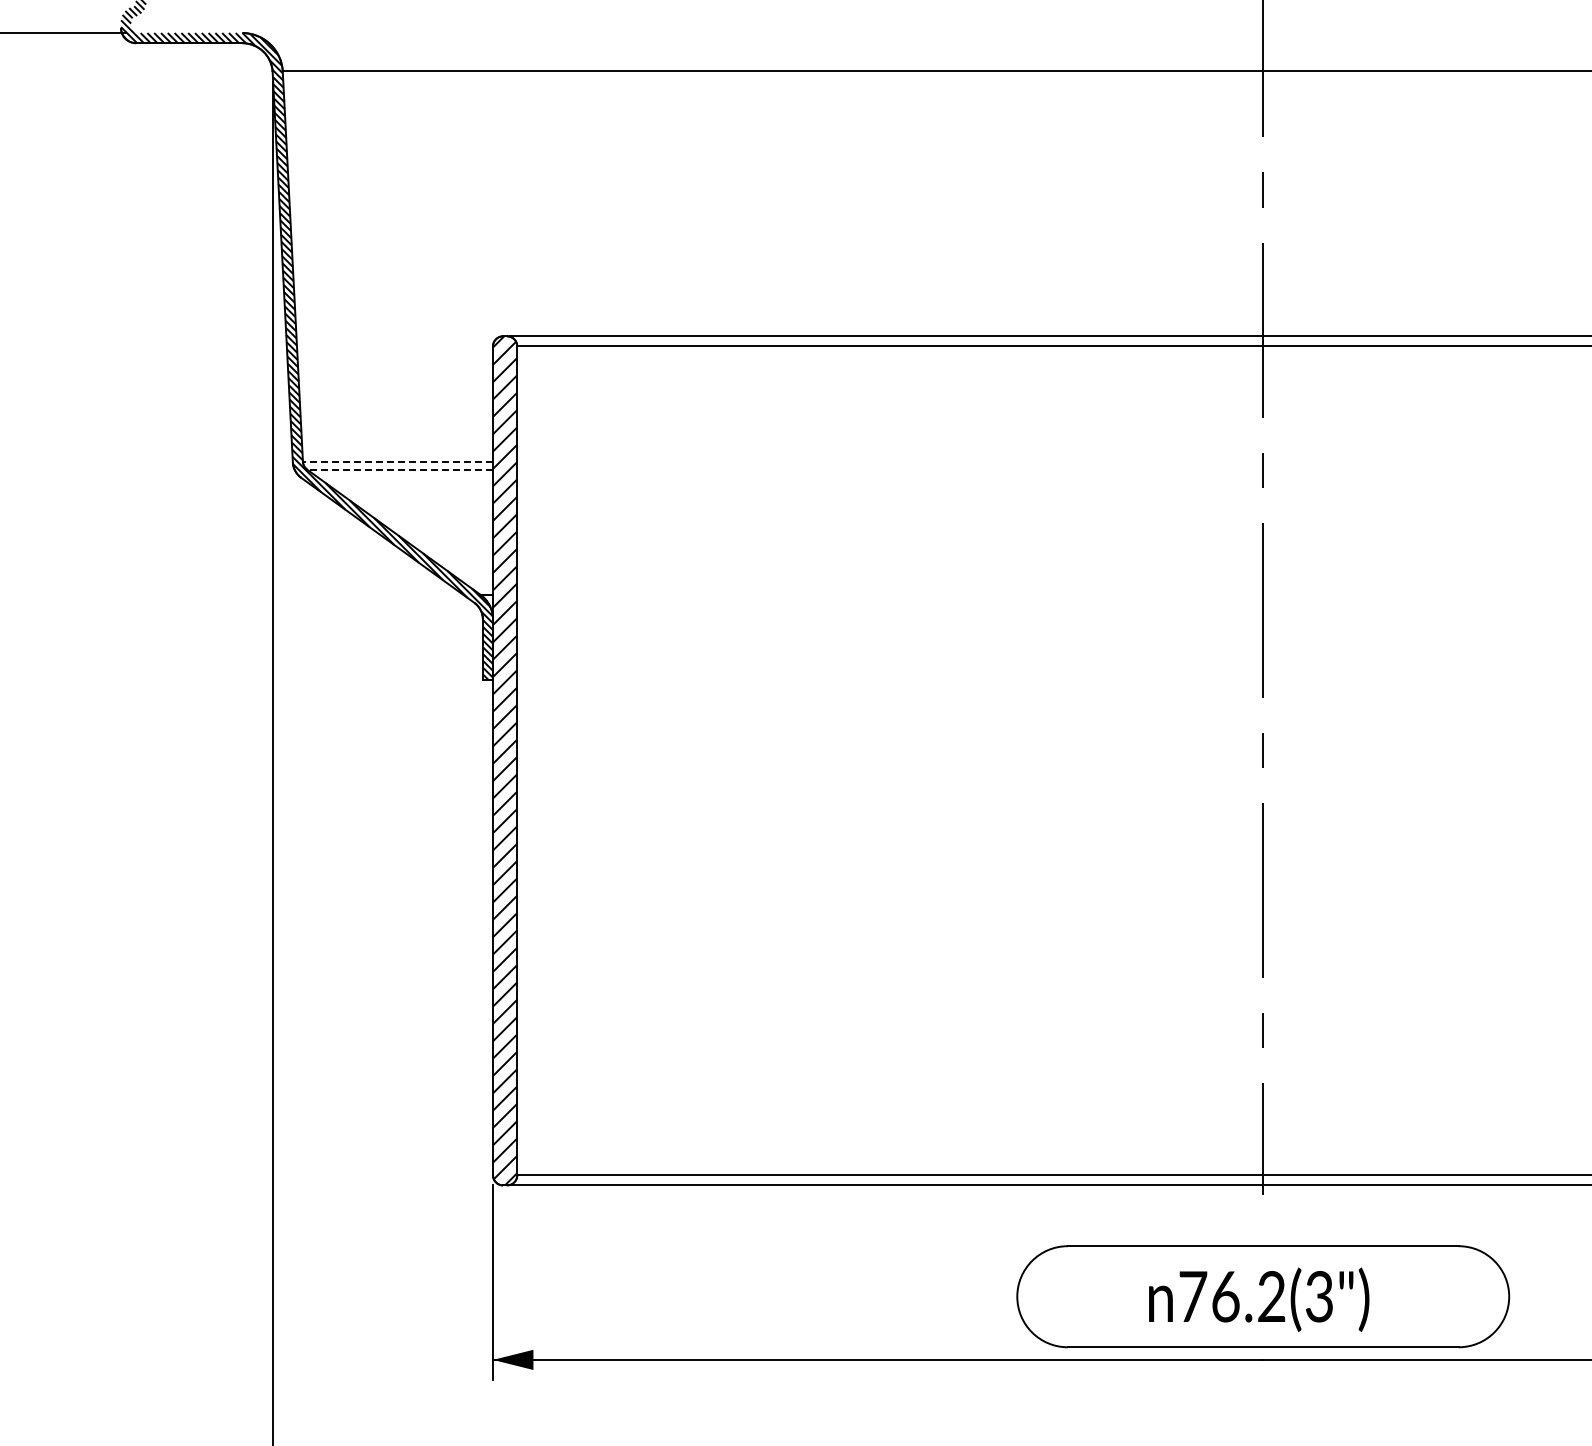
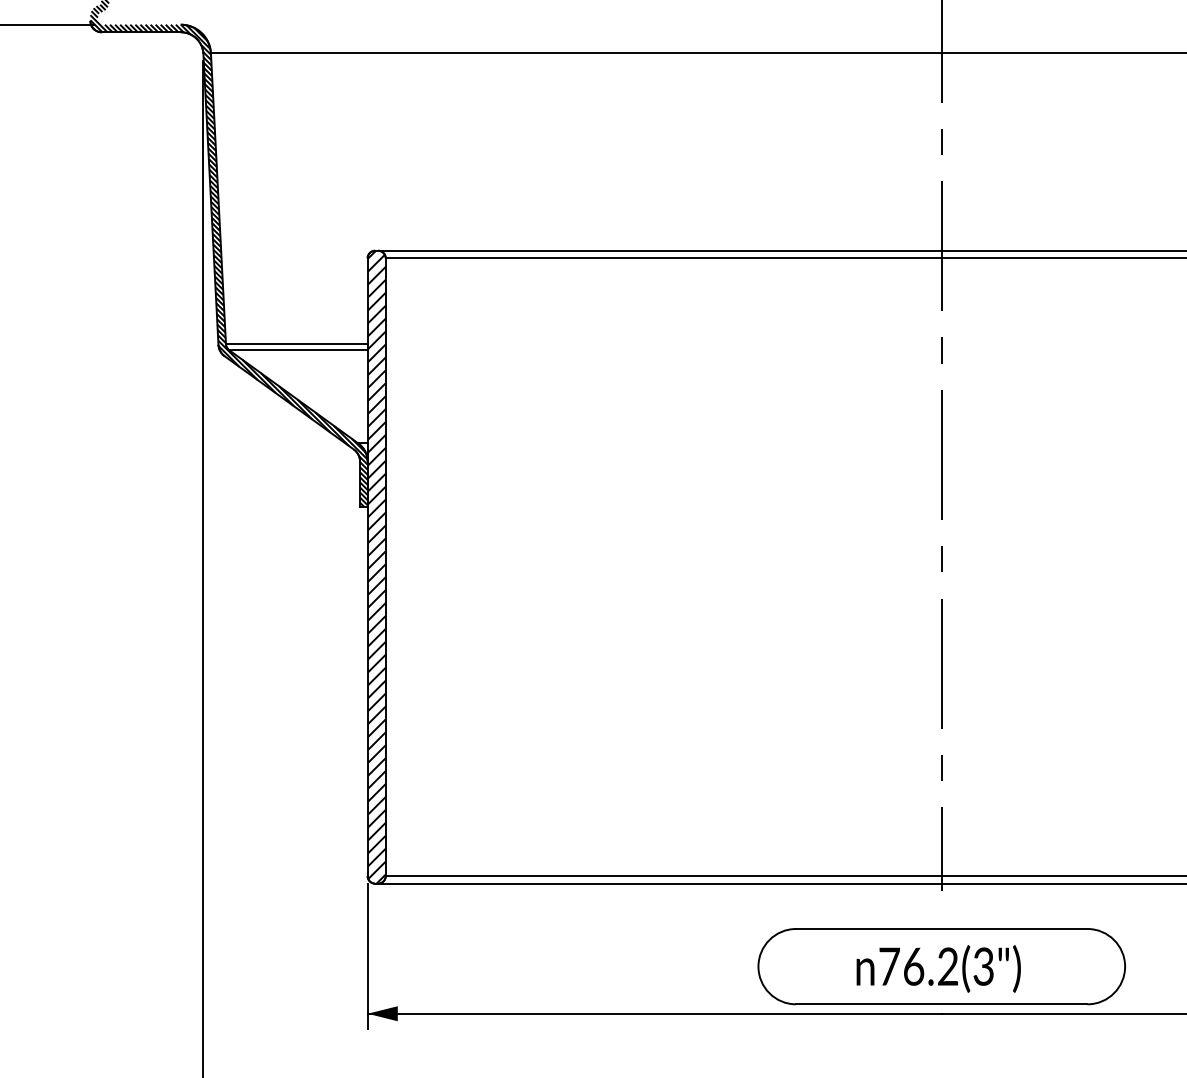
line: (397, 461) -> (296, 344), dashed -> solid
line: (400, 469) -> (298, 350), dashed -> solid

